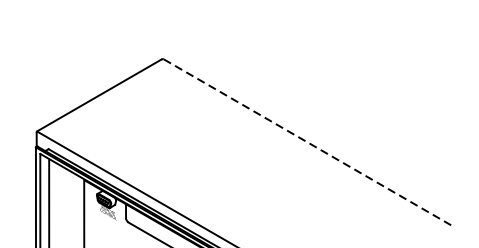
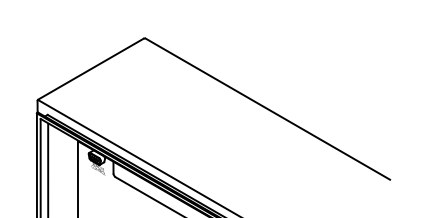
line: (308, 142) -> (268, 109), dashed -> solid

